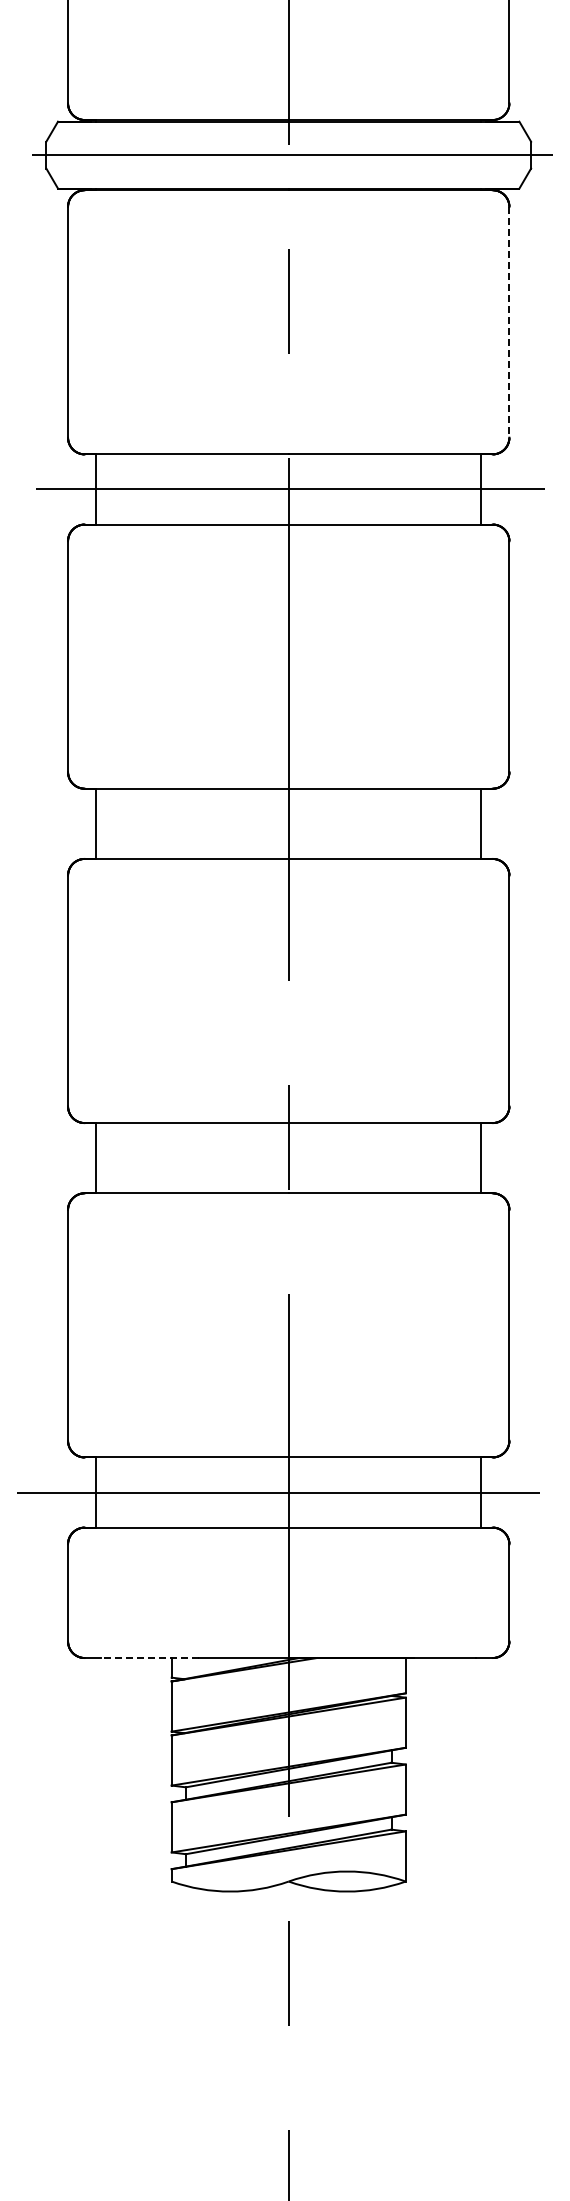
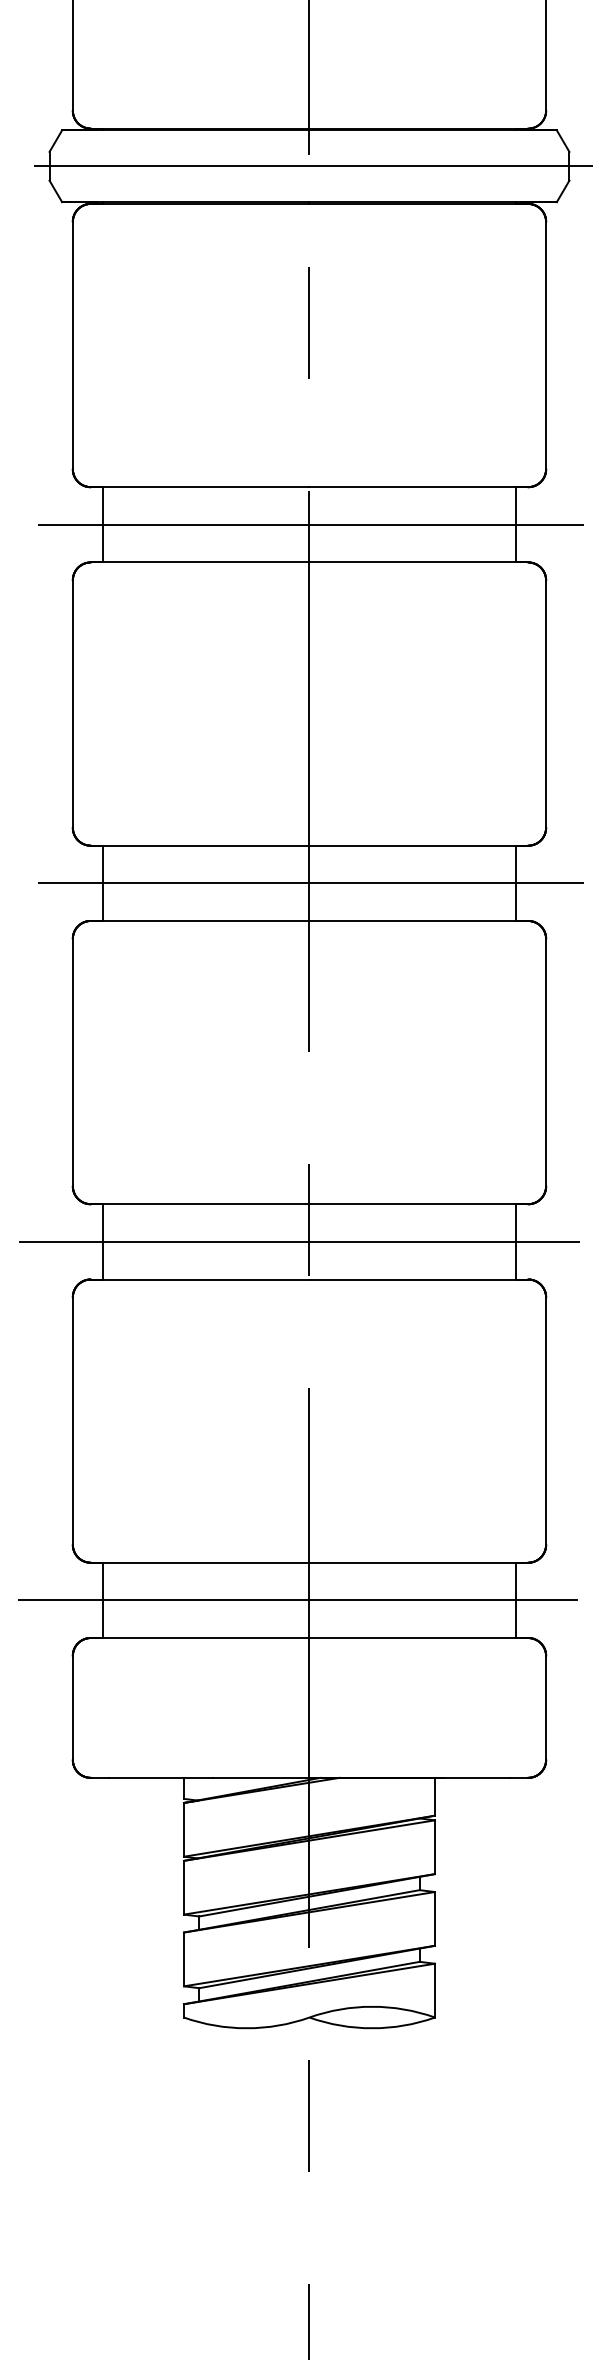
line: (509, 322) -> (546, 345), dashed -> solid
line: (289, 823) -> (310, 882), added
line: (284, 1158) -> (304, 1242), added
line: (150, 1658) -> (161, 1778), dashed -> solid

